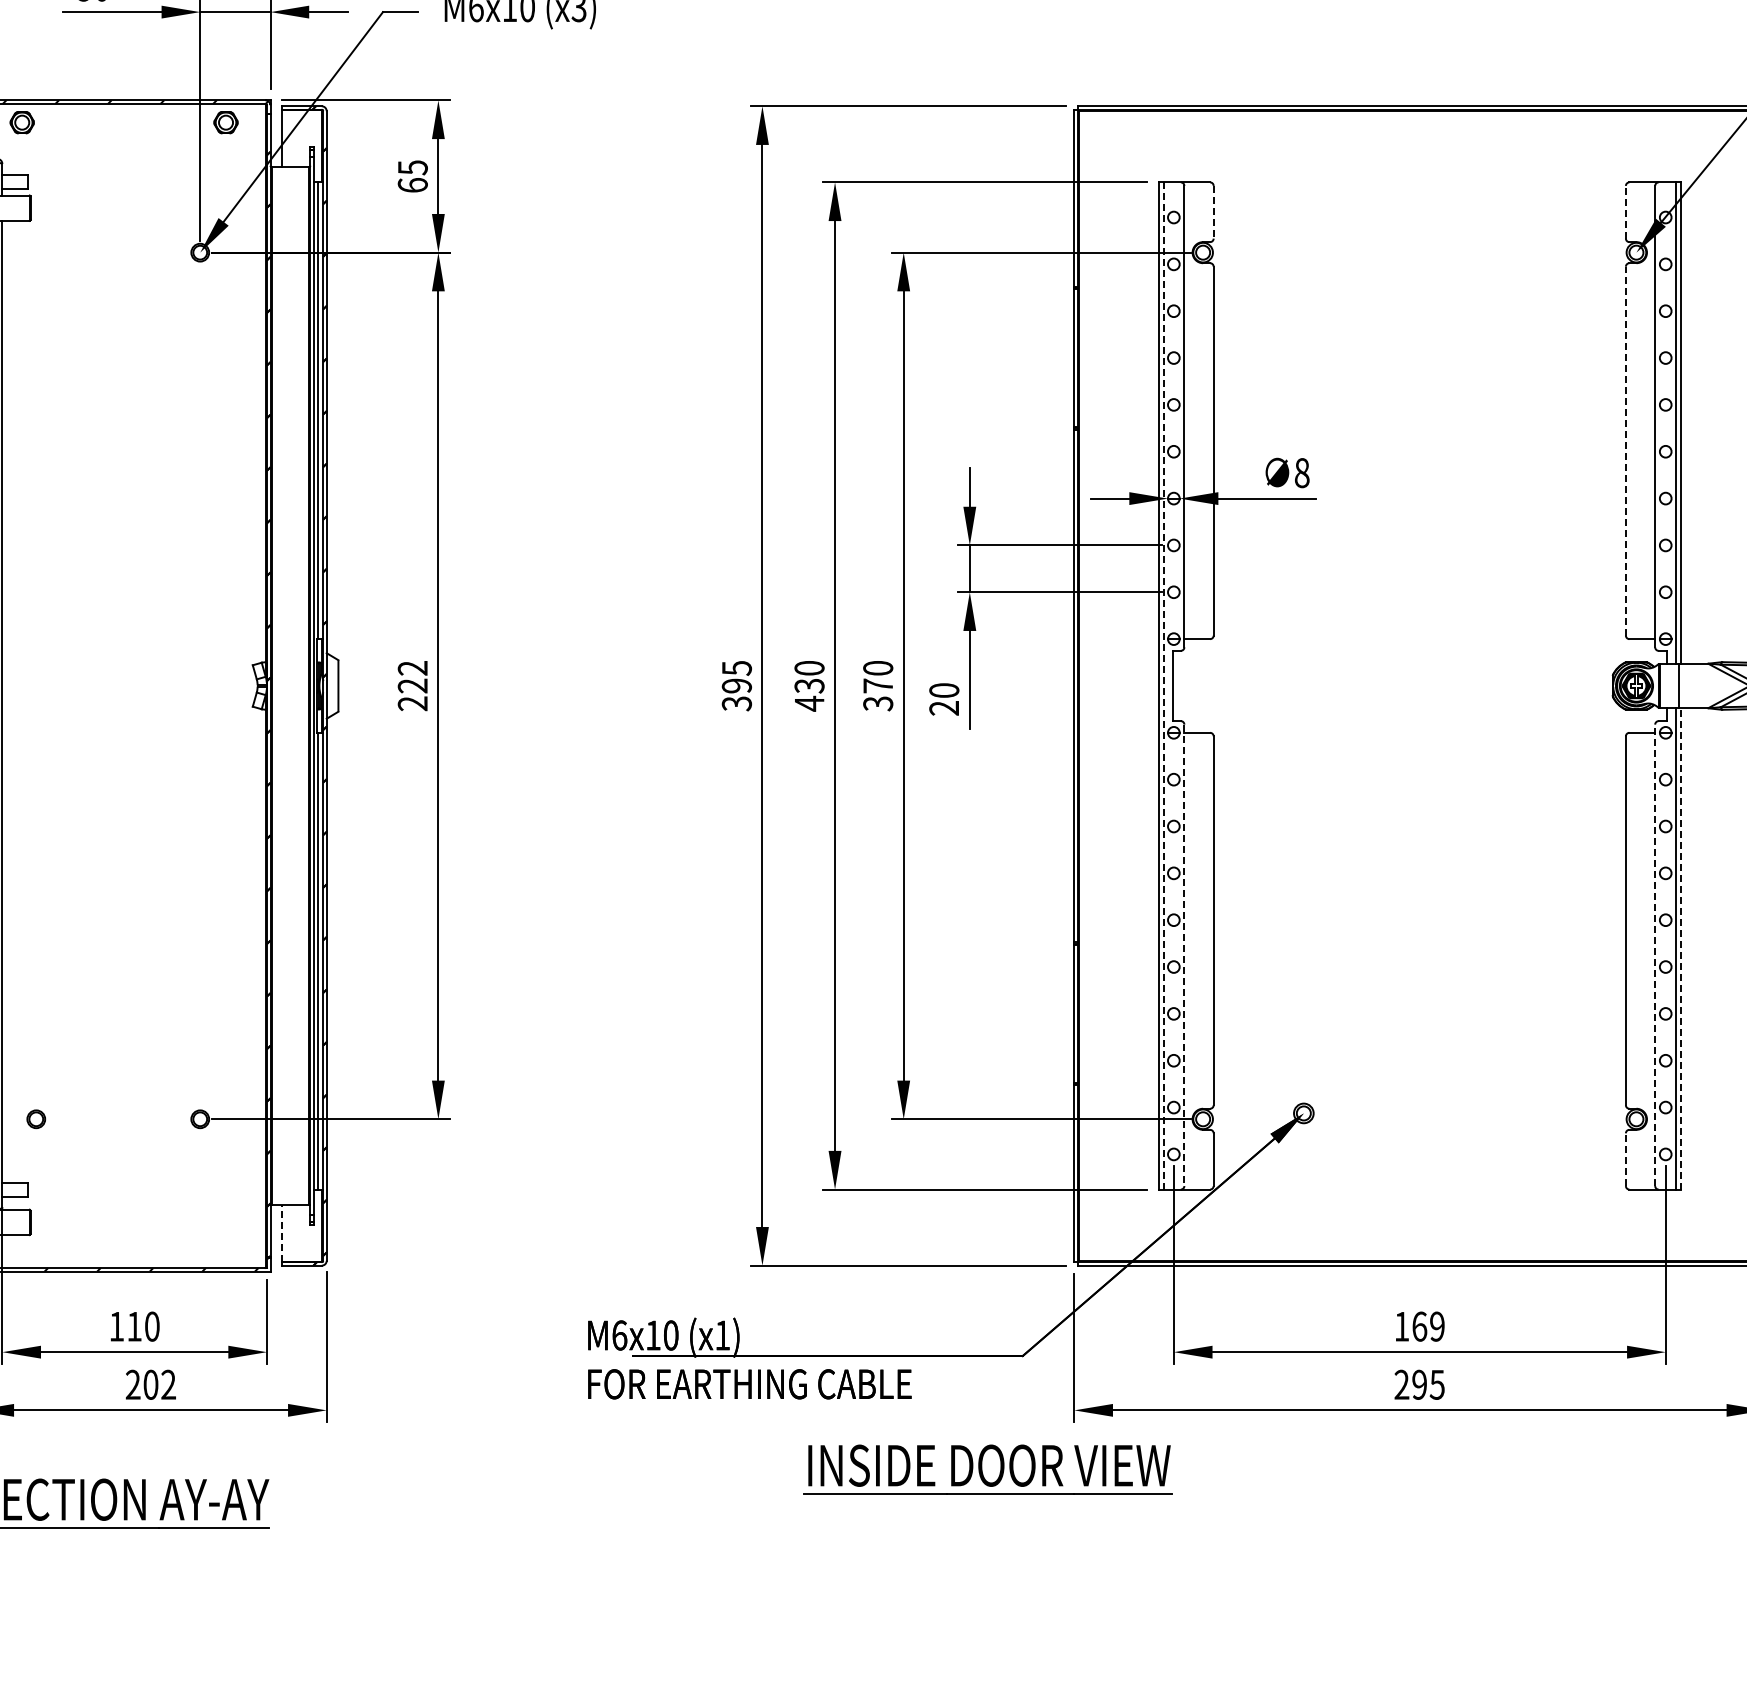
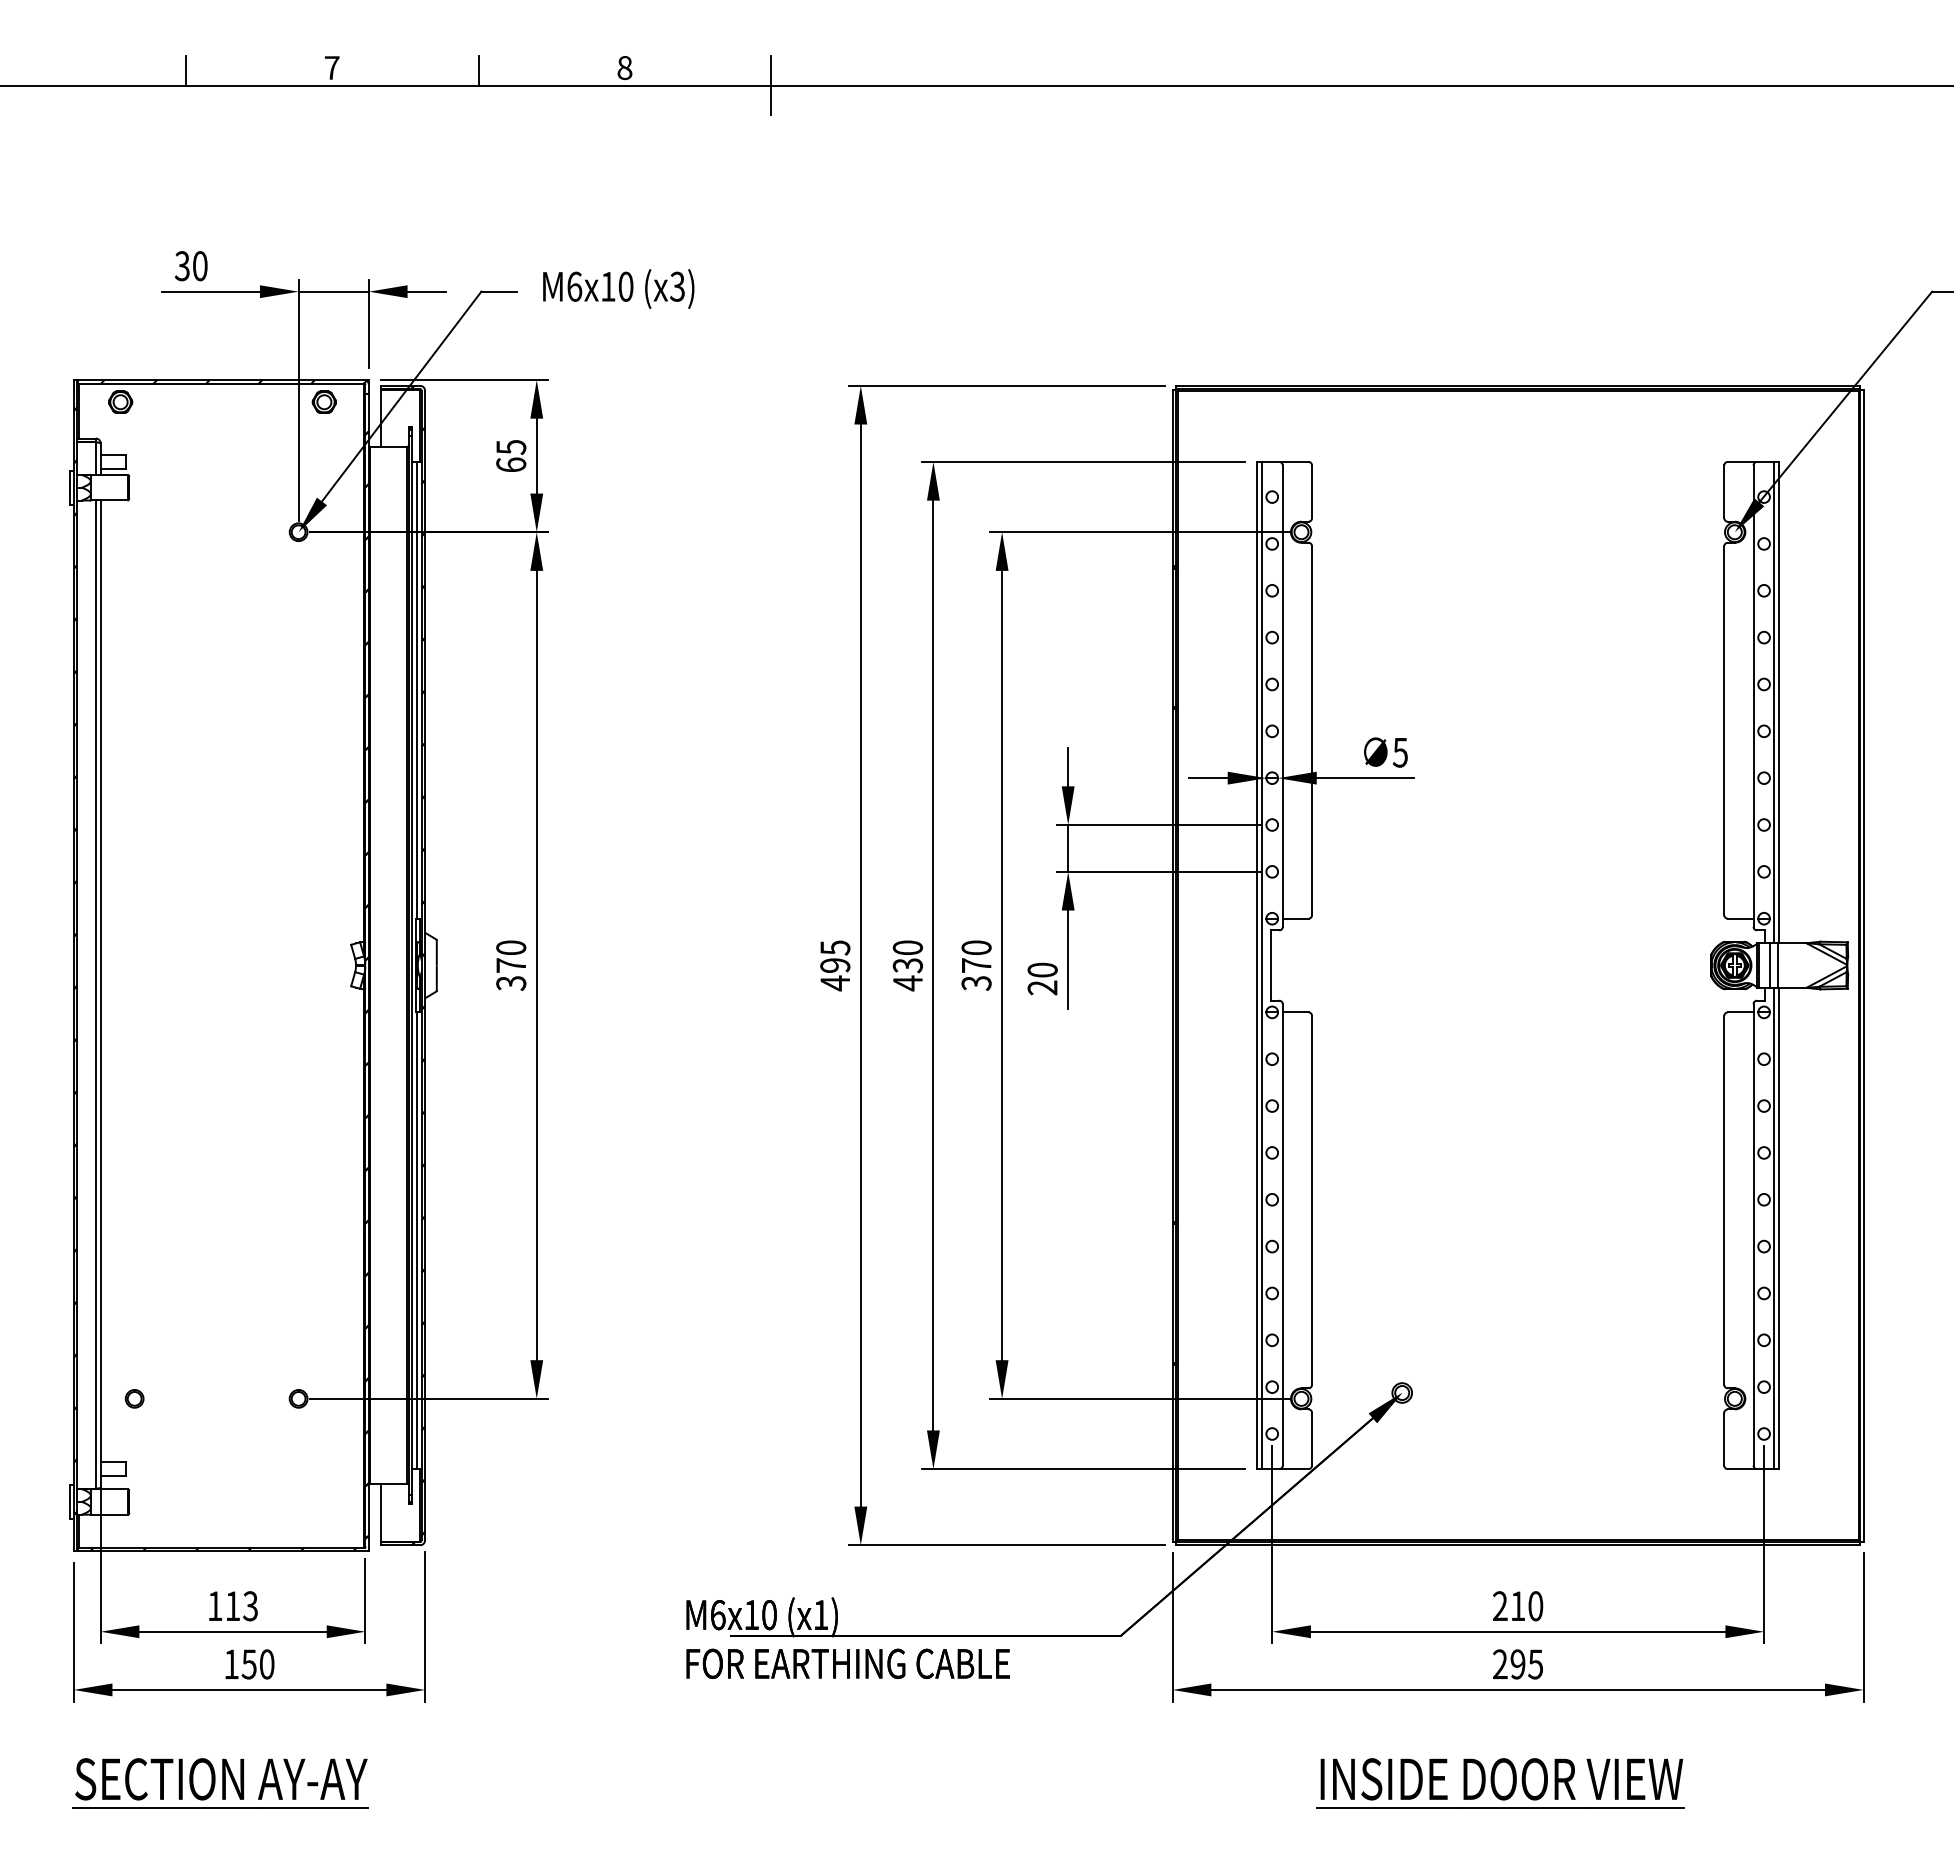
line: (1626, 211) -> (1724, 491), dashed -> solid
line: (1214, 212) -> (1312, 492), dashed -> solid
line: (1626, 450) -> (1724, 730), dashed -> solid
text: (1301, 472) -> (1399, 752), 8 -> 5
text: (413, 685) -> (511, 965), 222 -> 370
line: (1163, 685) -> (1261, 965), dashed -> solid
line: (1671, 685) -> (1769, 965), added
text: (737, 703) -> (835, 983), 395 -> 495
line: (1681, 948) -> (1779, 1228), dashed -> solid
line: (1184, 954) -> (1282, 1234), dashed -> solid
line: (1655, 954) -> (1753, 1234), dashed -> solid
line: (1626, 1158) -> (1724, 1438), dashed -> solid
line: (282, 1232) -> (380, 1512), dashed -> solid
text: (152, 1326) -> (250, 1606), 110 -> 113
text: (1420, 1326) -> (1518, 1606), 169 -> 210
text: (151, 1384) -> (249, 1664), 202 -> 150
part: (988, 1469) -> (1500, 1783), moved

